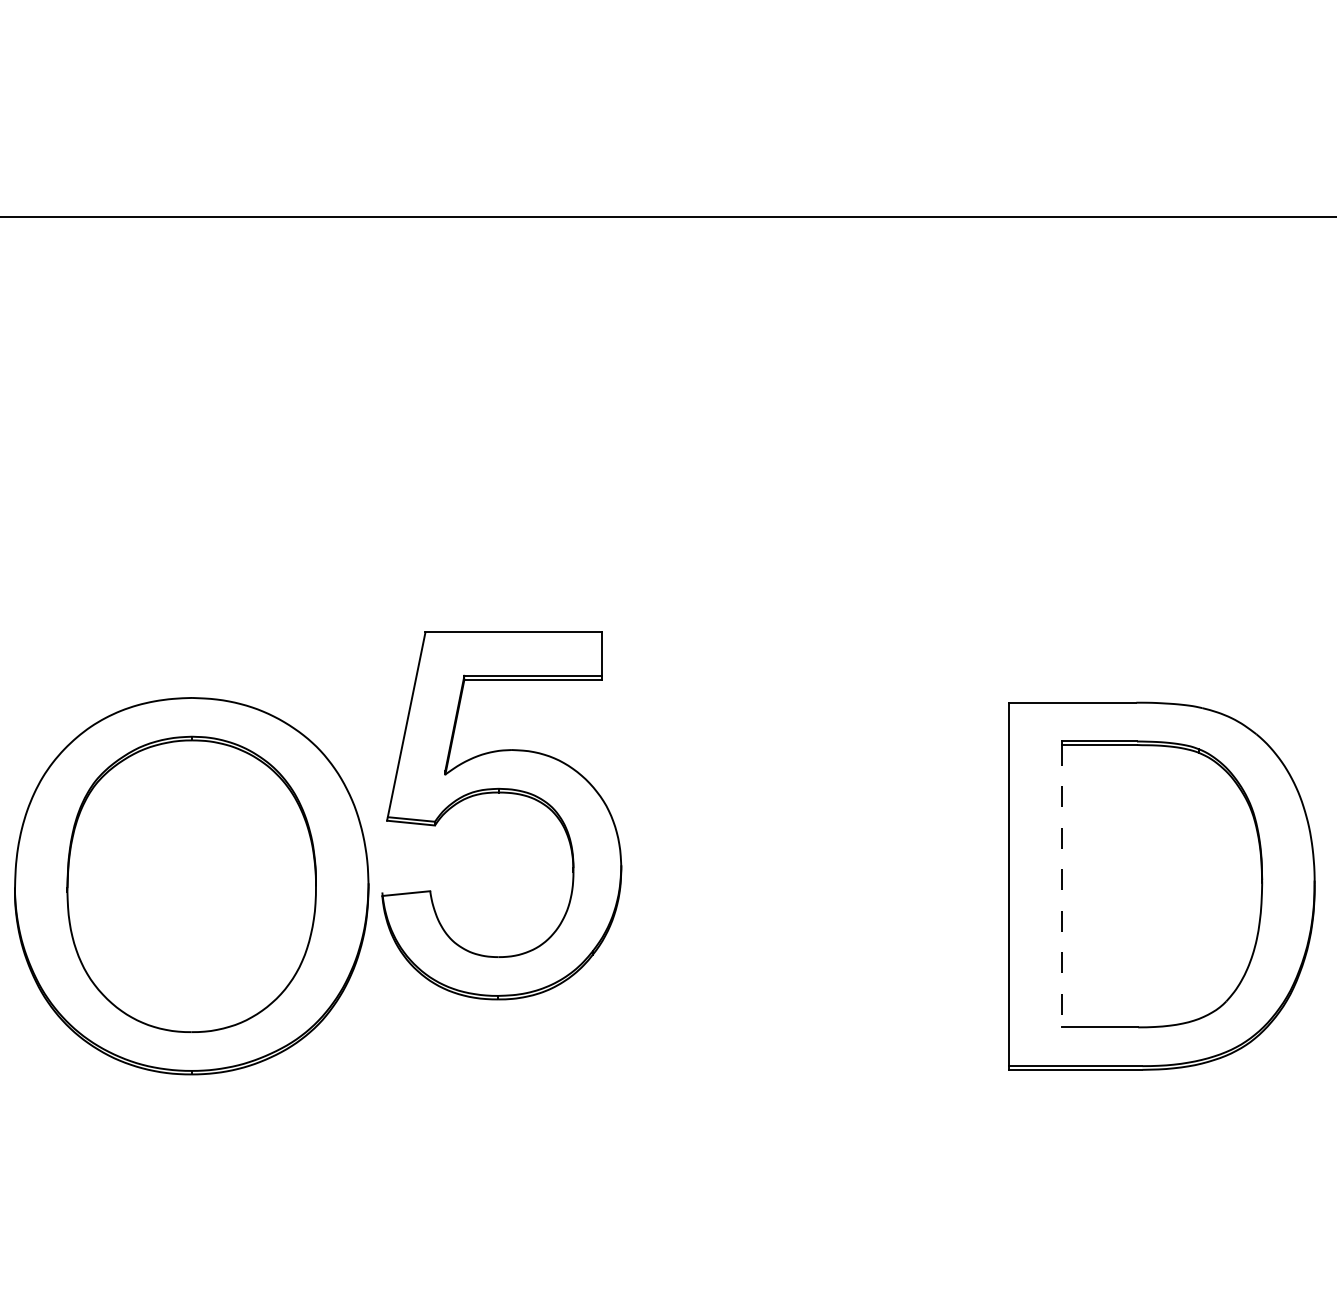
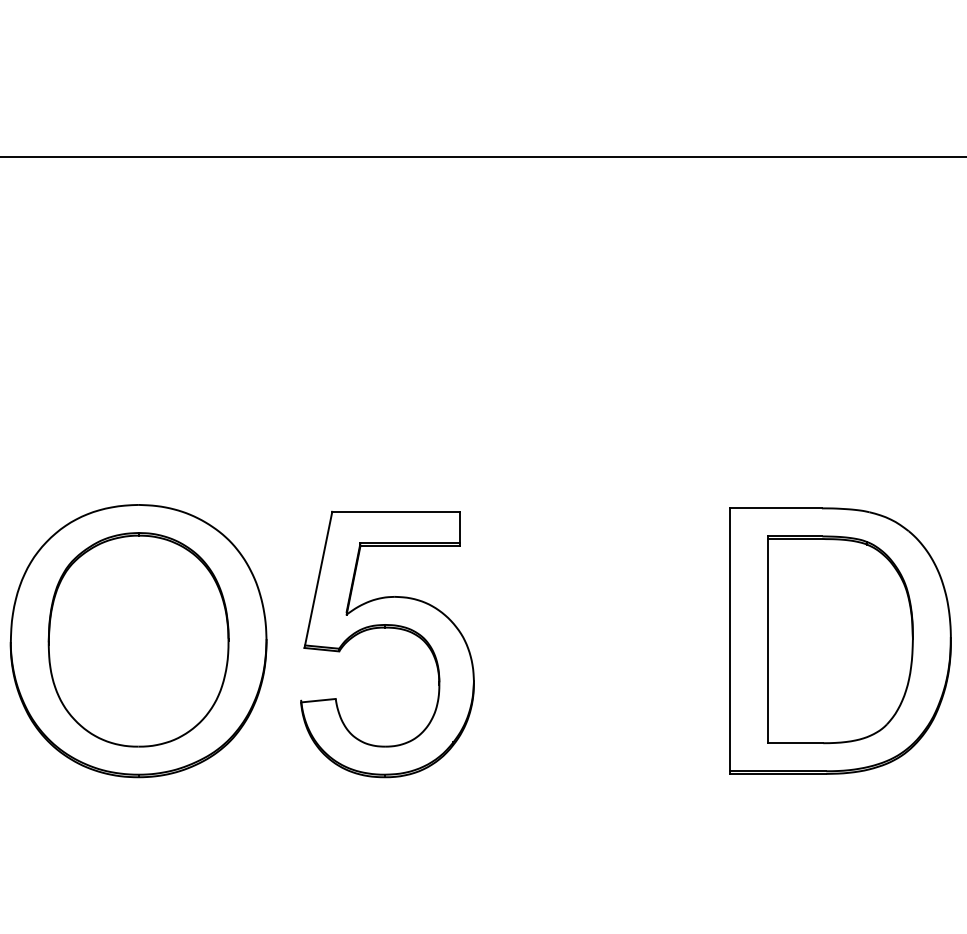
part: (501, 793) -> (387, 628), moved
line: (1061, 886) -> (767, 641), dashed -> solid

